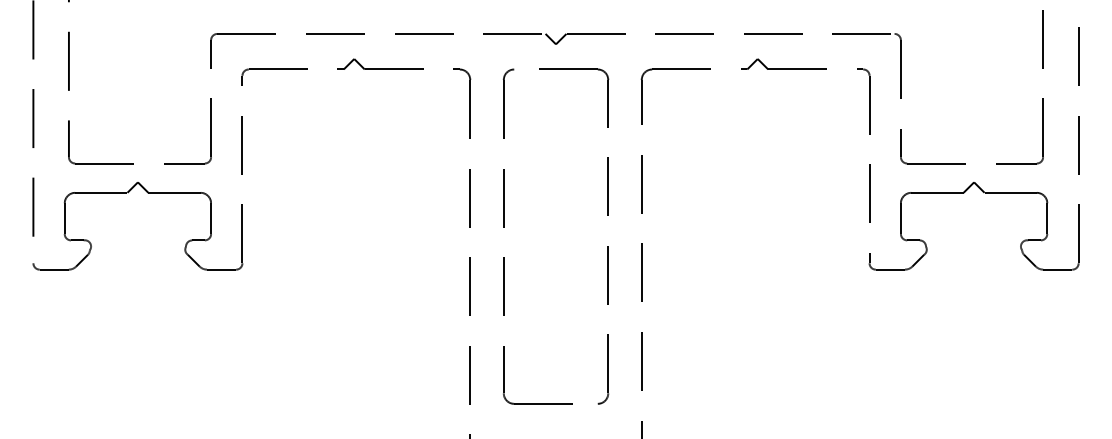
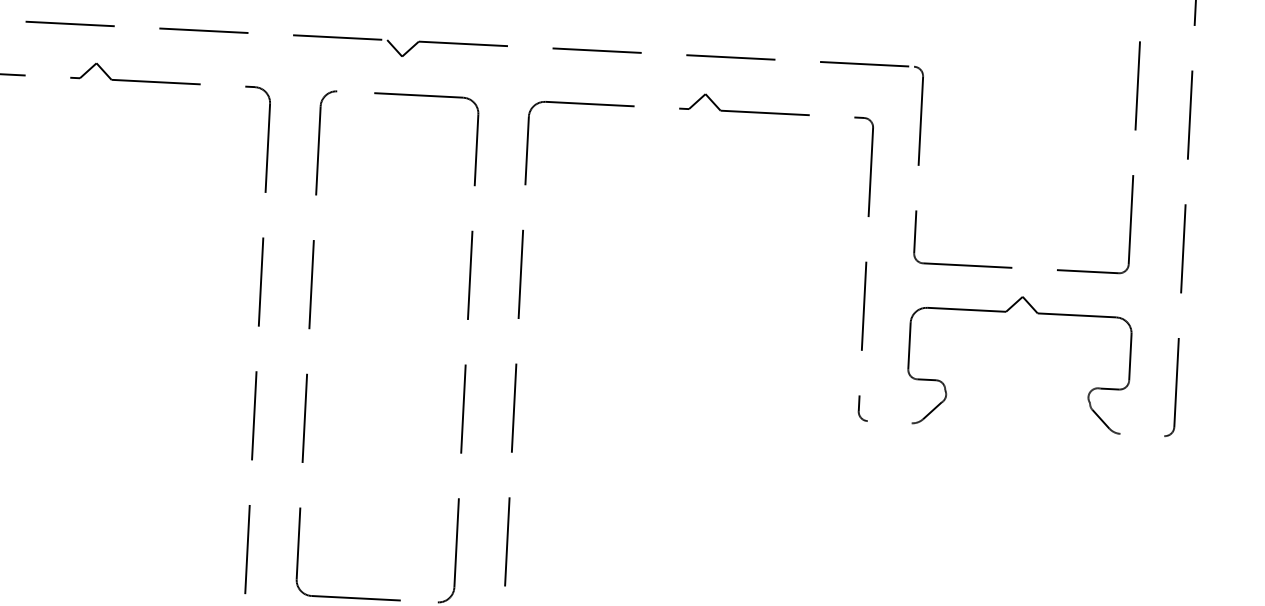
line: (889, 269) -> (888, 421), removed
line: (1057, 269) -> (1141, 434), removed

